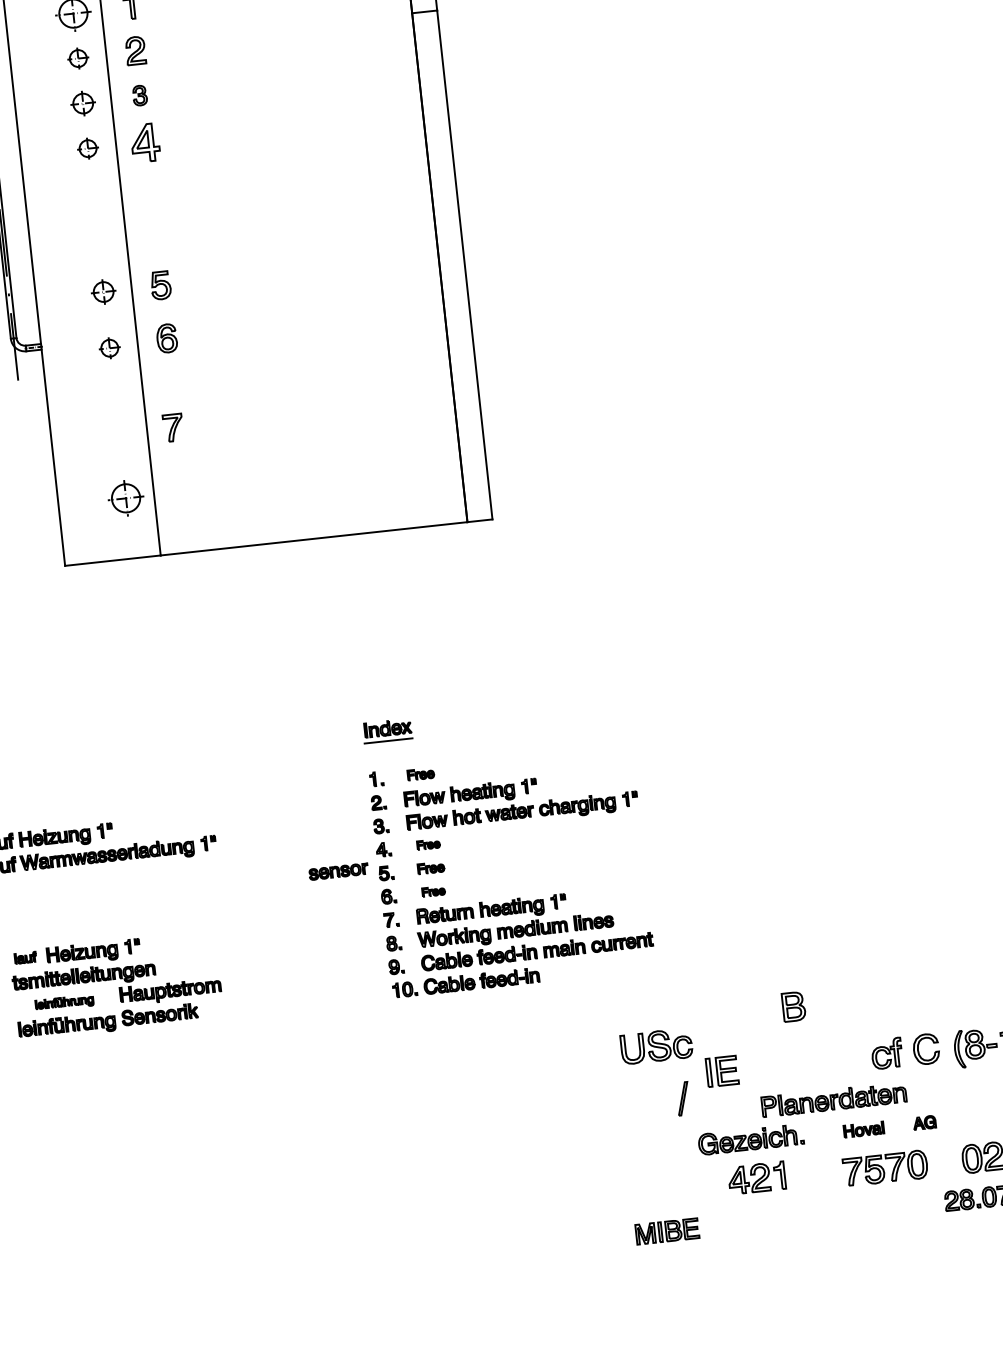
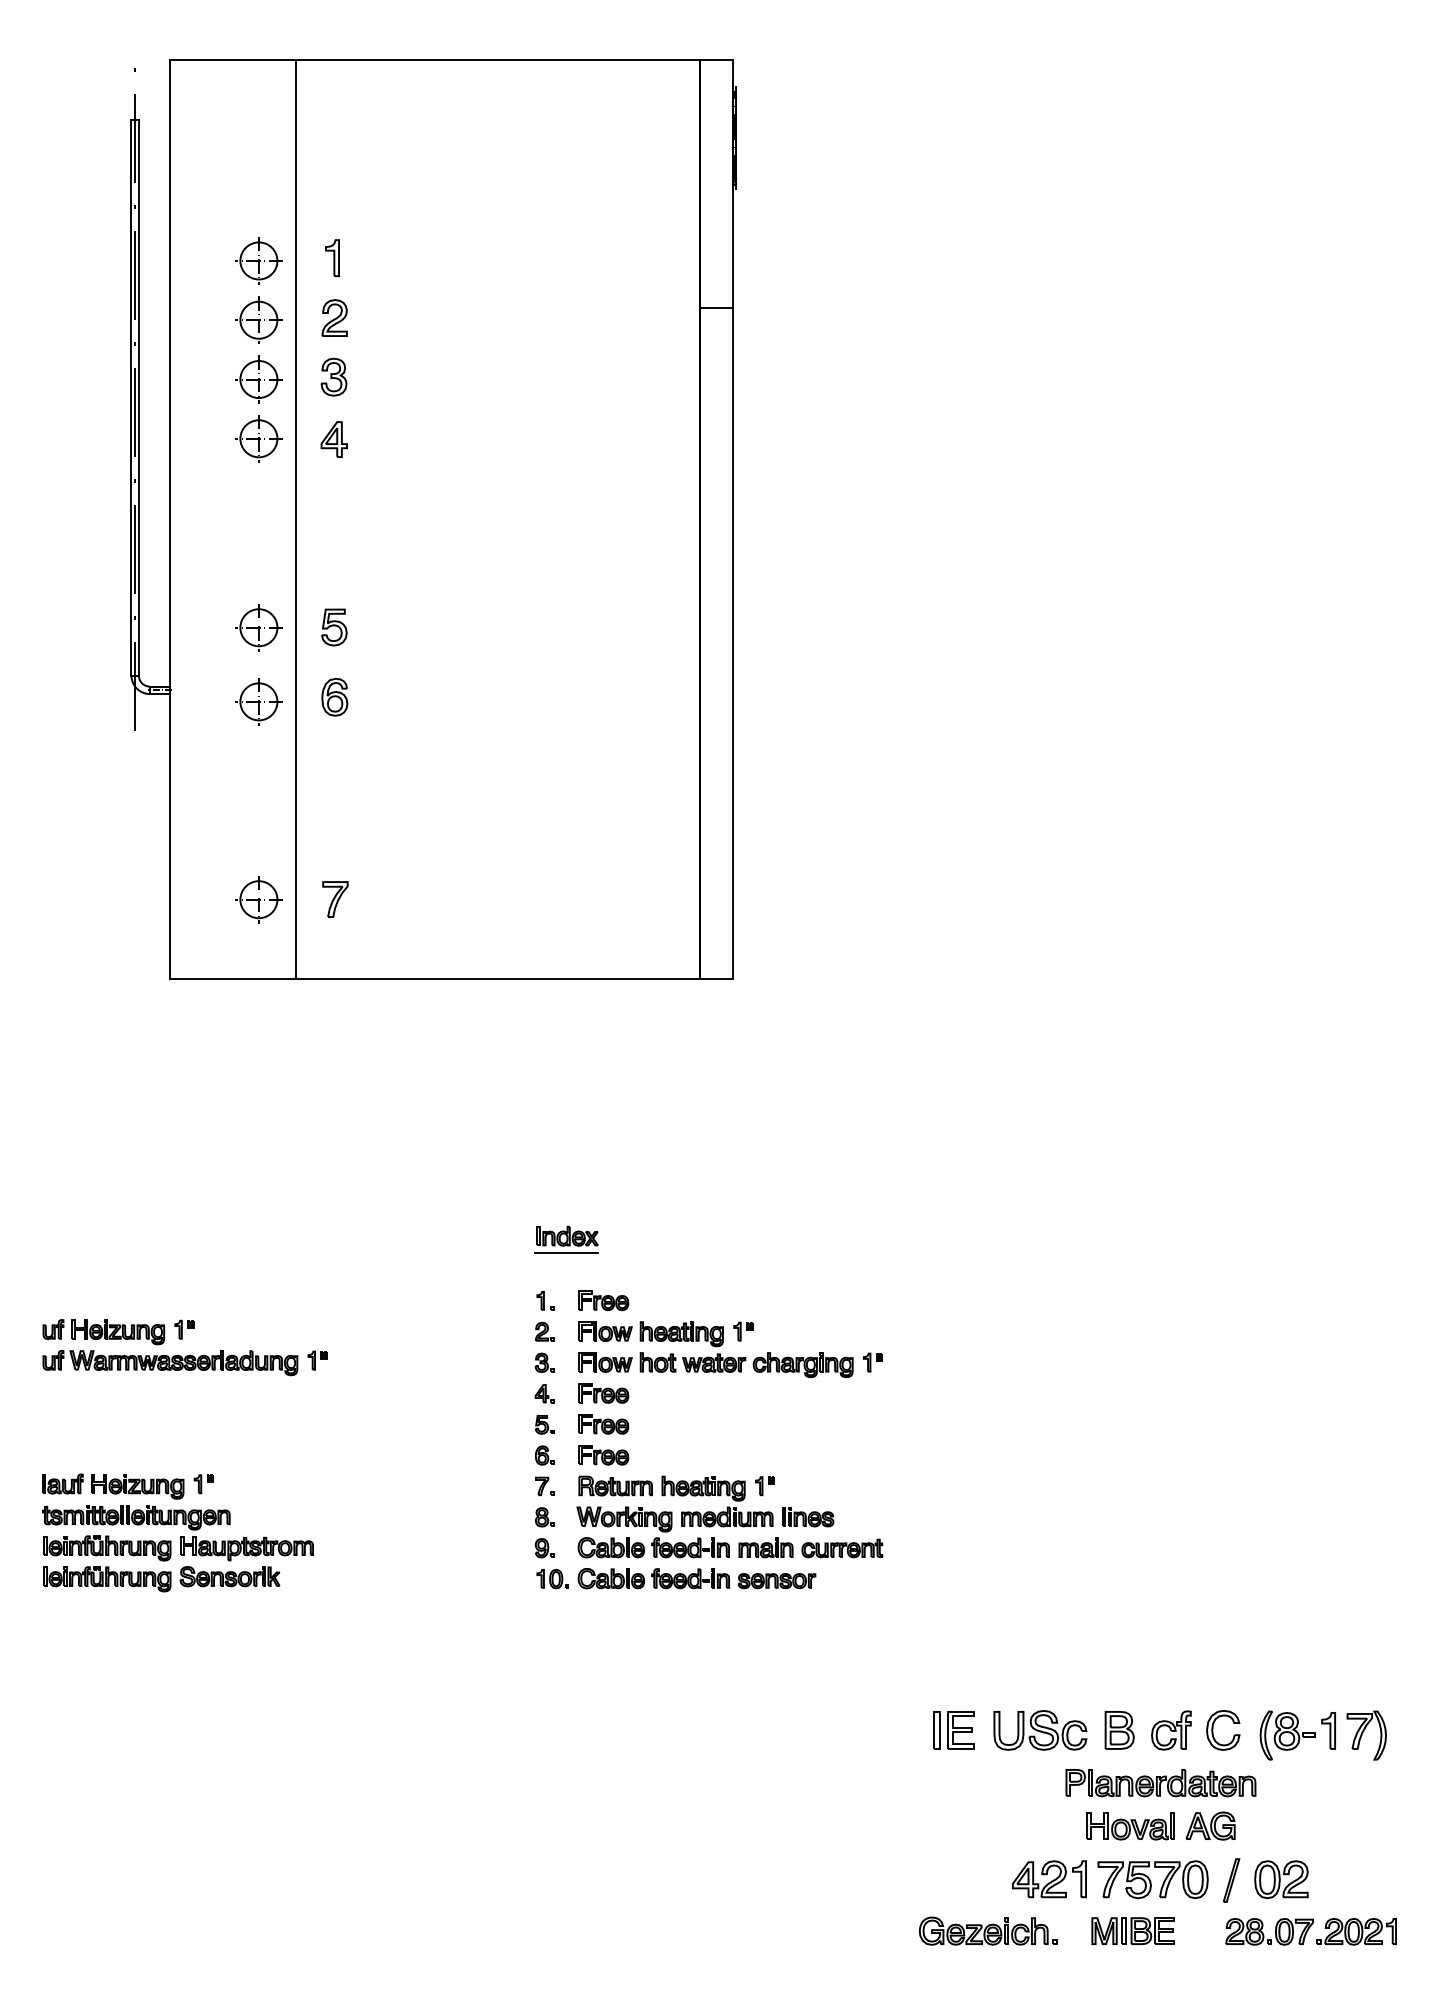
part: (77, 58) -> (258, 319), size x1.67
part: (139, 95) -> (333, 376), size x1.43
part: (82, 103) -> (258, 379), size x1.43
part: (144, 142) -> (333, 439), size x0.71
part: (87, 148) -> (258, 438), size x1.67
part: (103, 291) -> (258, 627), size x1.43
part: (109, 347) -> (258, 701), size x1.67
part: (173, 427) -> (335, 899), moved
part: (420, 774) -> (603, 1300), size x1.43
part: (428, 844) -> (603, 1393), size x1.67
part: (430, 868) -> (603, 1424), size x1.43
part: (338, 872) -> (776, 1581), moved
part: (433, 891) -> (603, 1455), size x1.67
part: (25, 957) -> (62, 1483), size x1.43
part: (64, 1003) -> (107, 1548), size x1.67
part: (793, 1006) -> (1119, 1730), moved
part: (656, 1046) -> (1040, 1730), moved
part: (683, 1098) -> (1231, 1880), moved
part: (833, 1100) -> (1160, 1783), moved
part: (924, 1122) -> (1210, 1825), size x1.67
part: (863, 1129) -> (1130, 1826), size x1.67
part: (751, 1138) -> (988, 1930), moved
part: (757, 1178) -> (1049, 1879), moved
part: (666, 1231) -> (1132, 1930), moved

